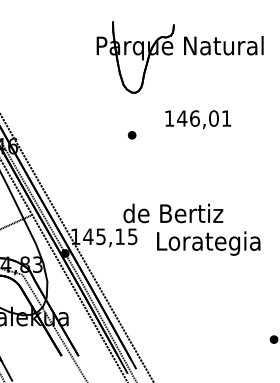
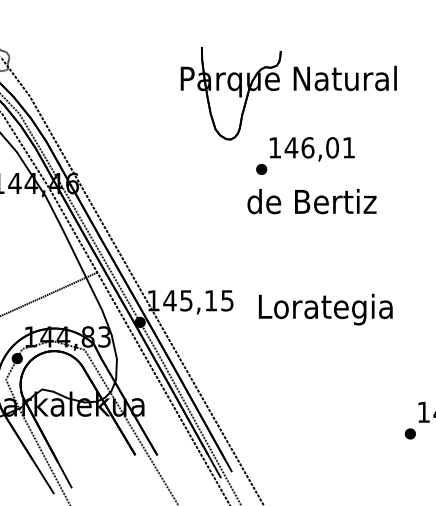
part: (179, 57) -> (288, 93), moved
part: (132, 135) -> (261, 169), moved
text: (172, 213) -> (311, 201), moved

